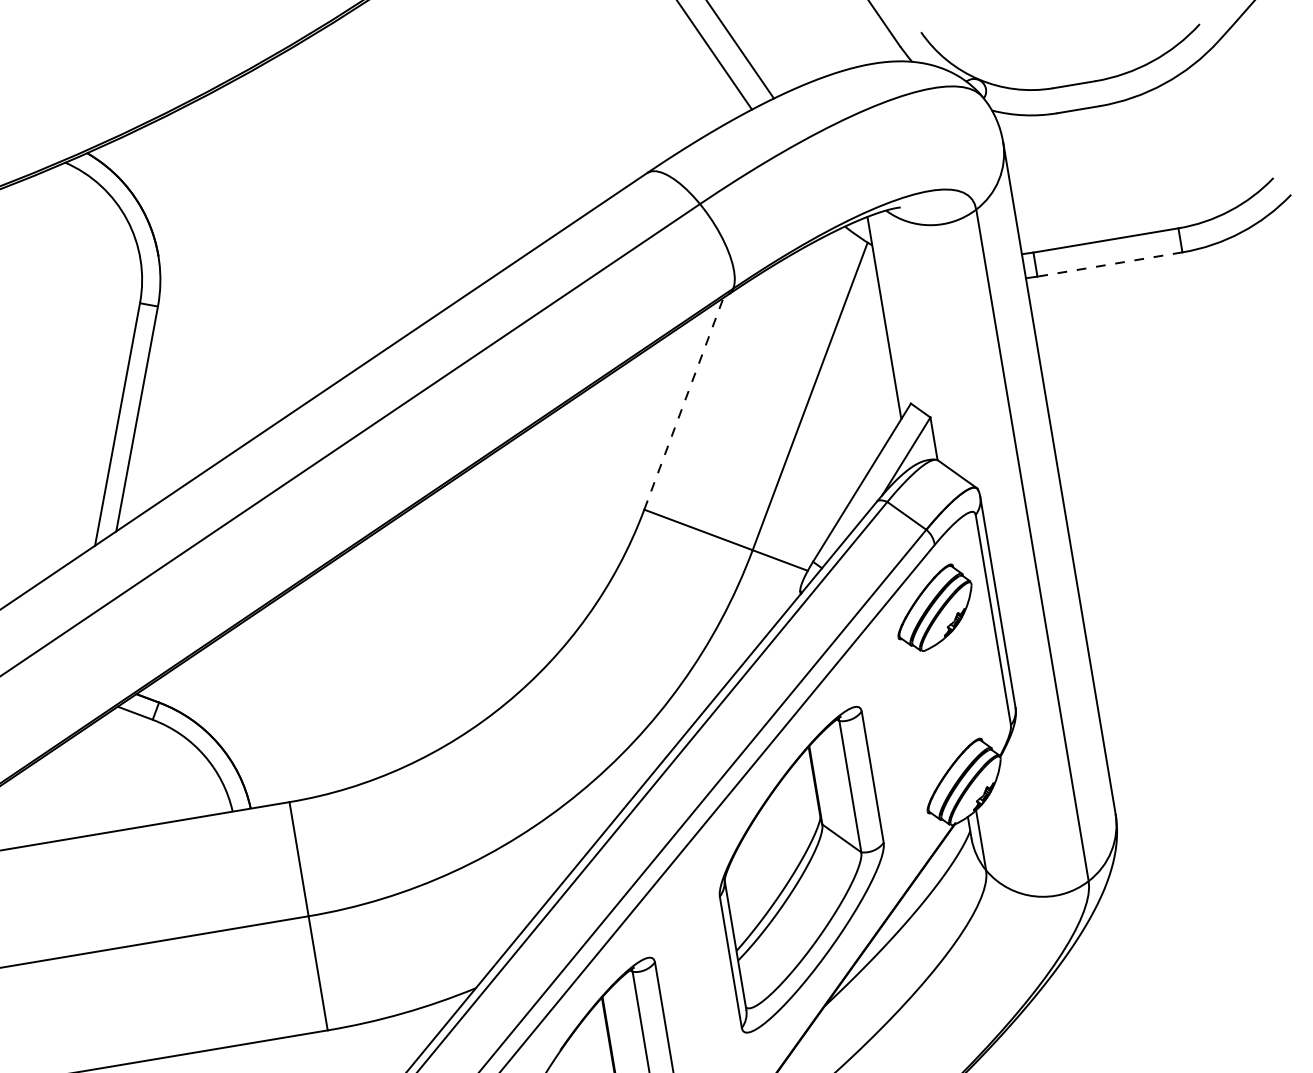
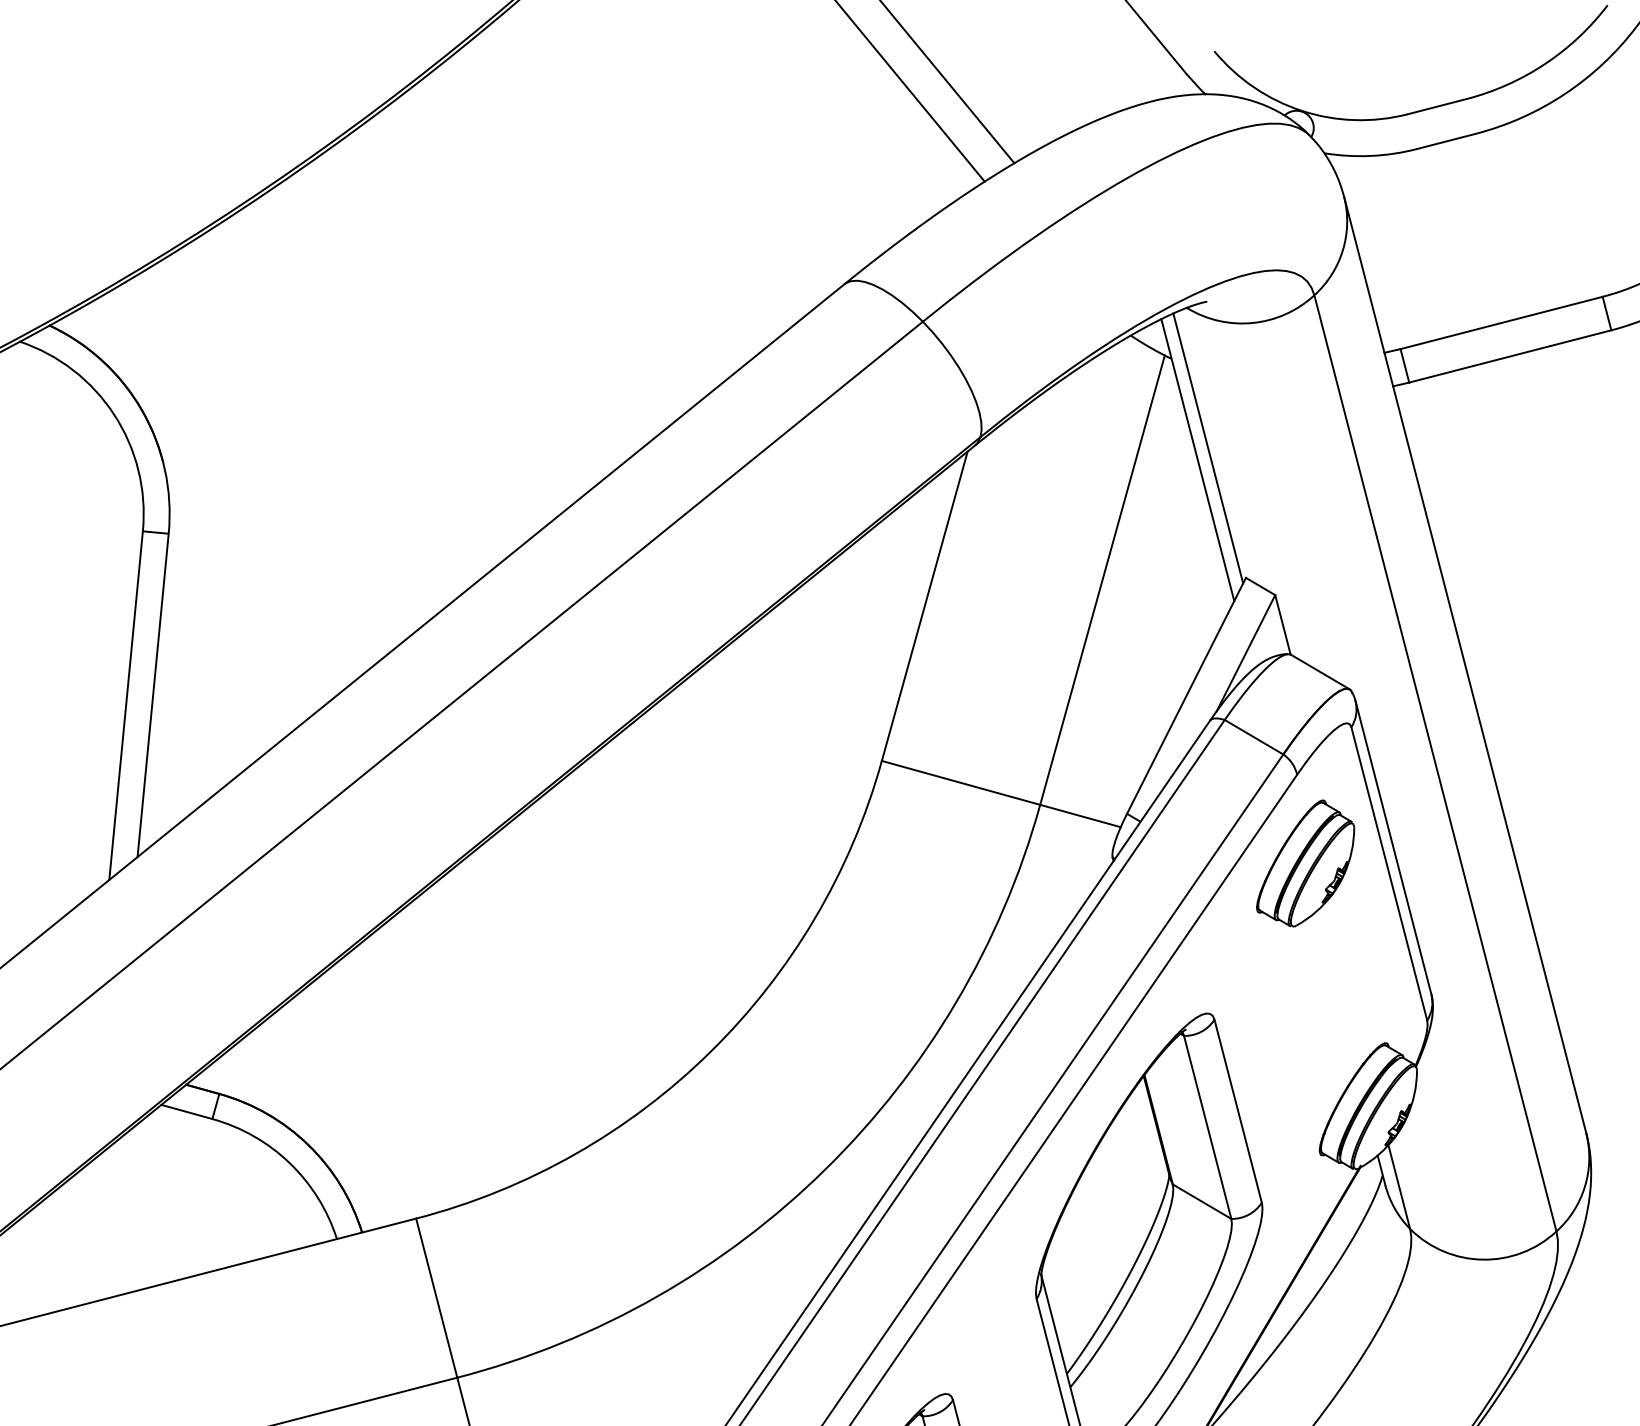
line: (1109, 264) -> (1509, 356), dashed -> solid
line: (892, 310) -> (1208, 448), added
line: (684, 403) -> (925, 605), dashed -> solid

